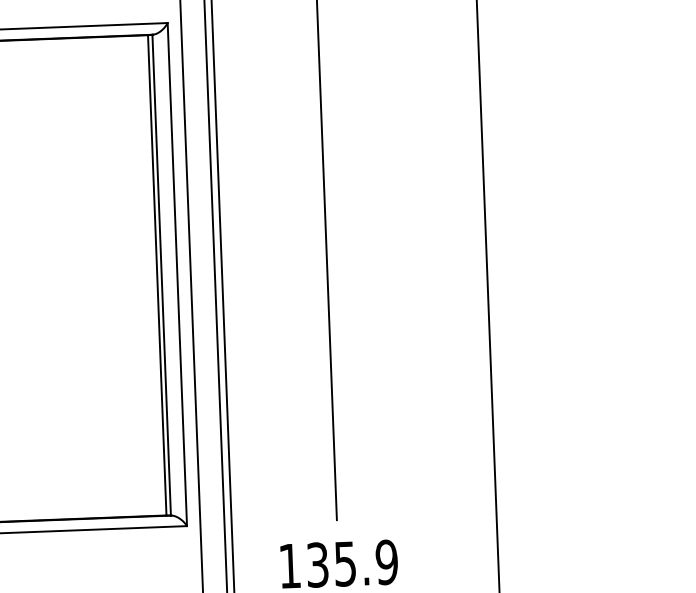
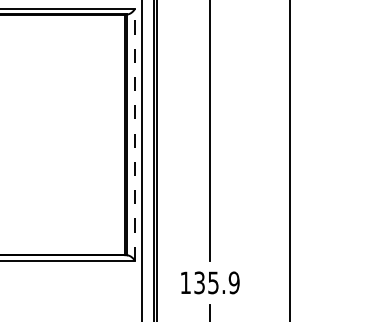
line: (176, 273) -> (134, 134), solid -> dashed

